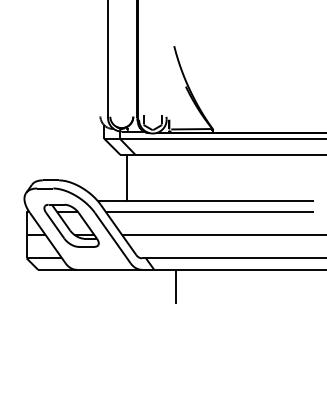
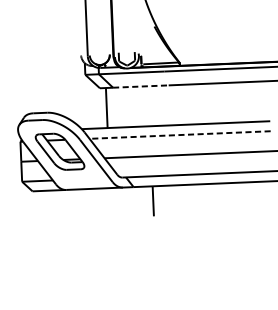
line: (167, 154) -> (140, 86), solid -> dashed
line: (209, 212) -> (179, 135), solid -> dashed

